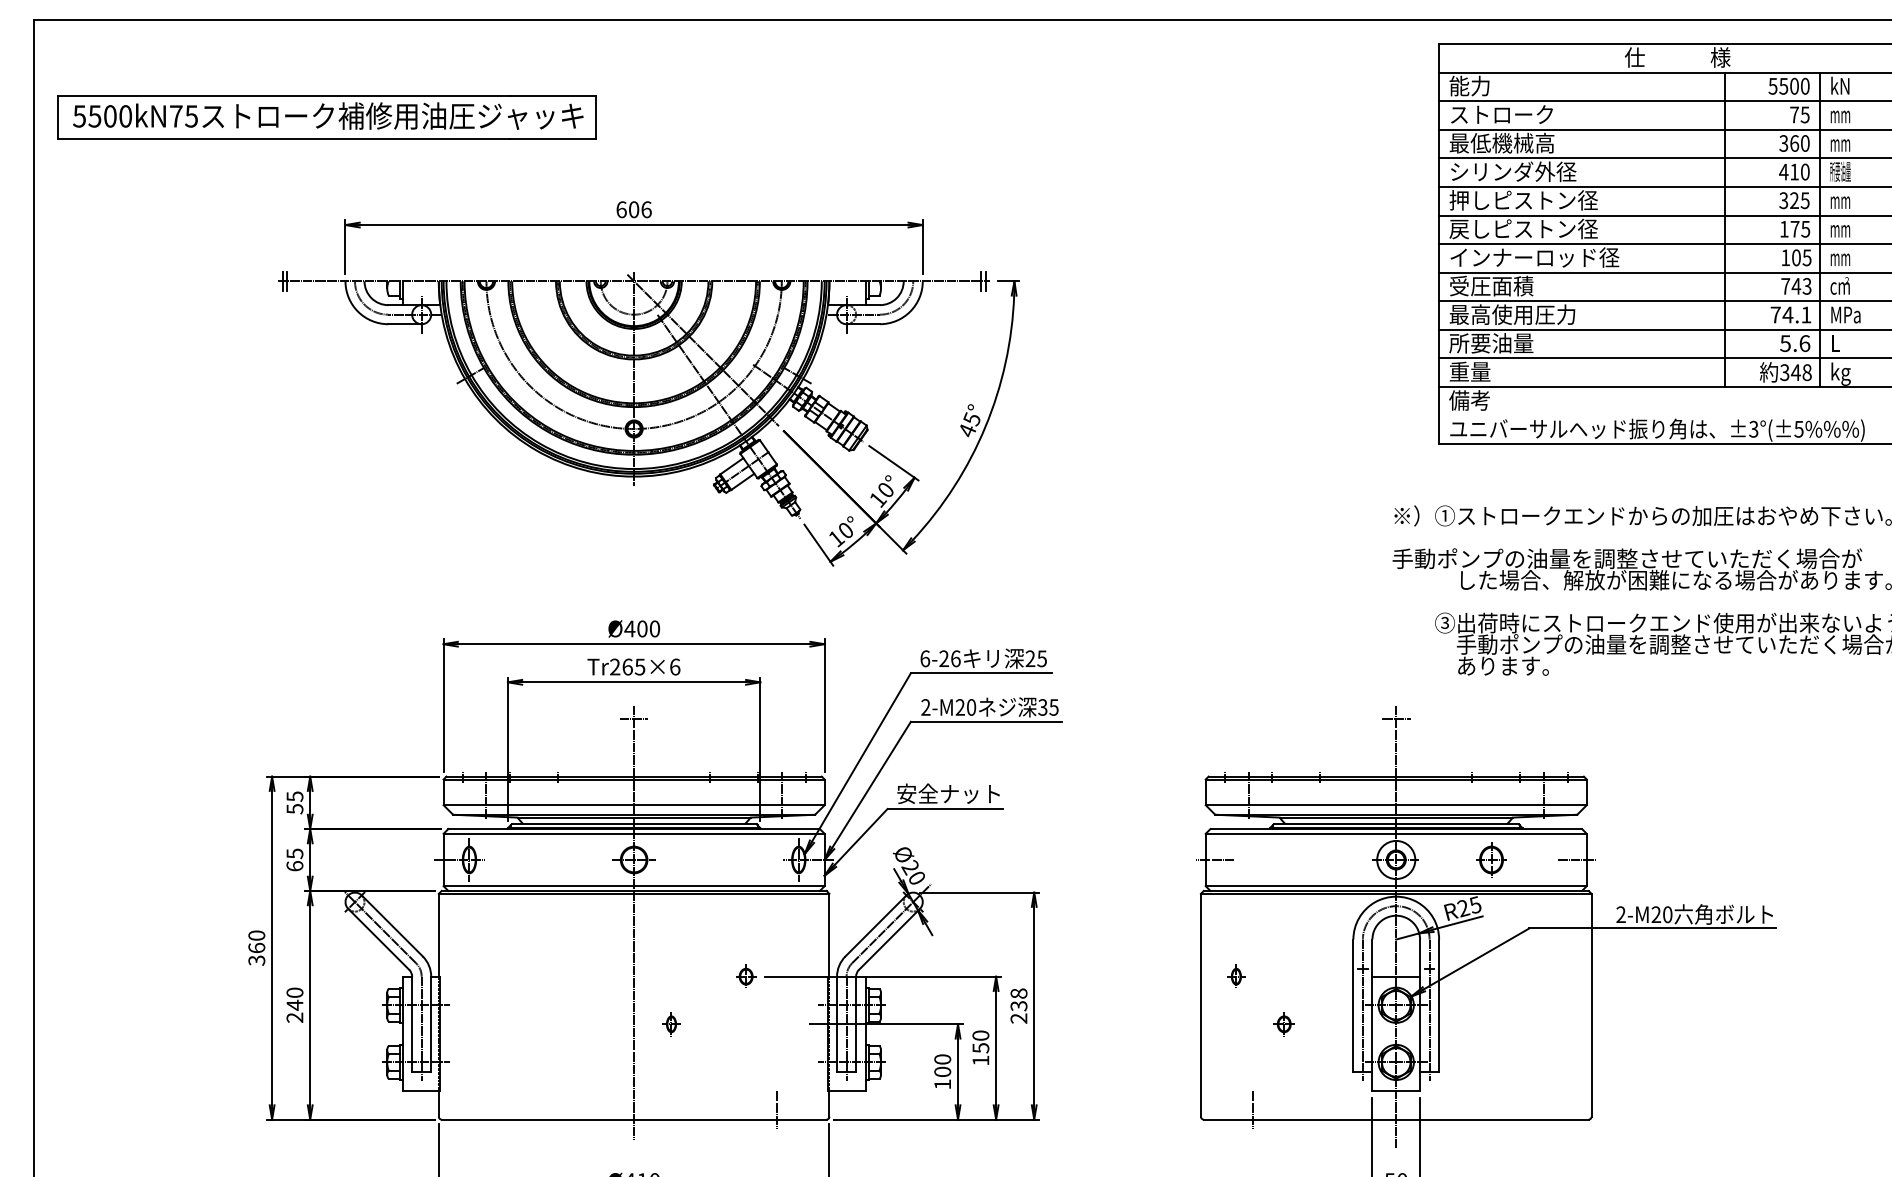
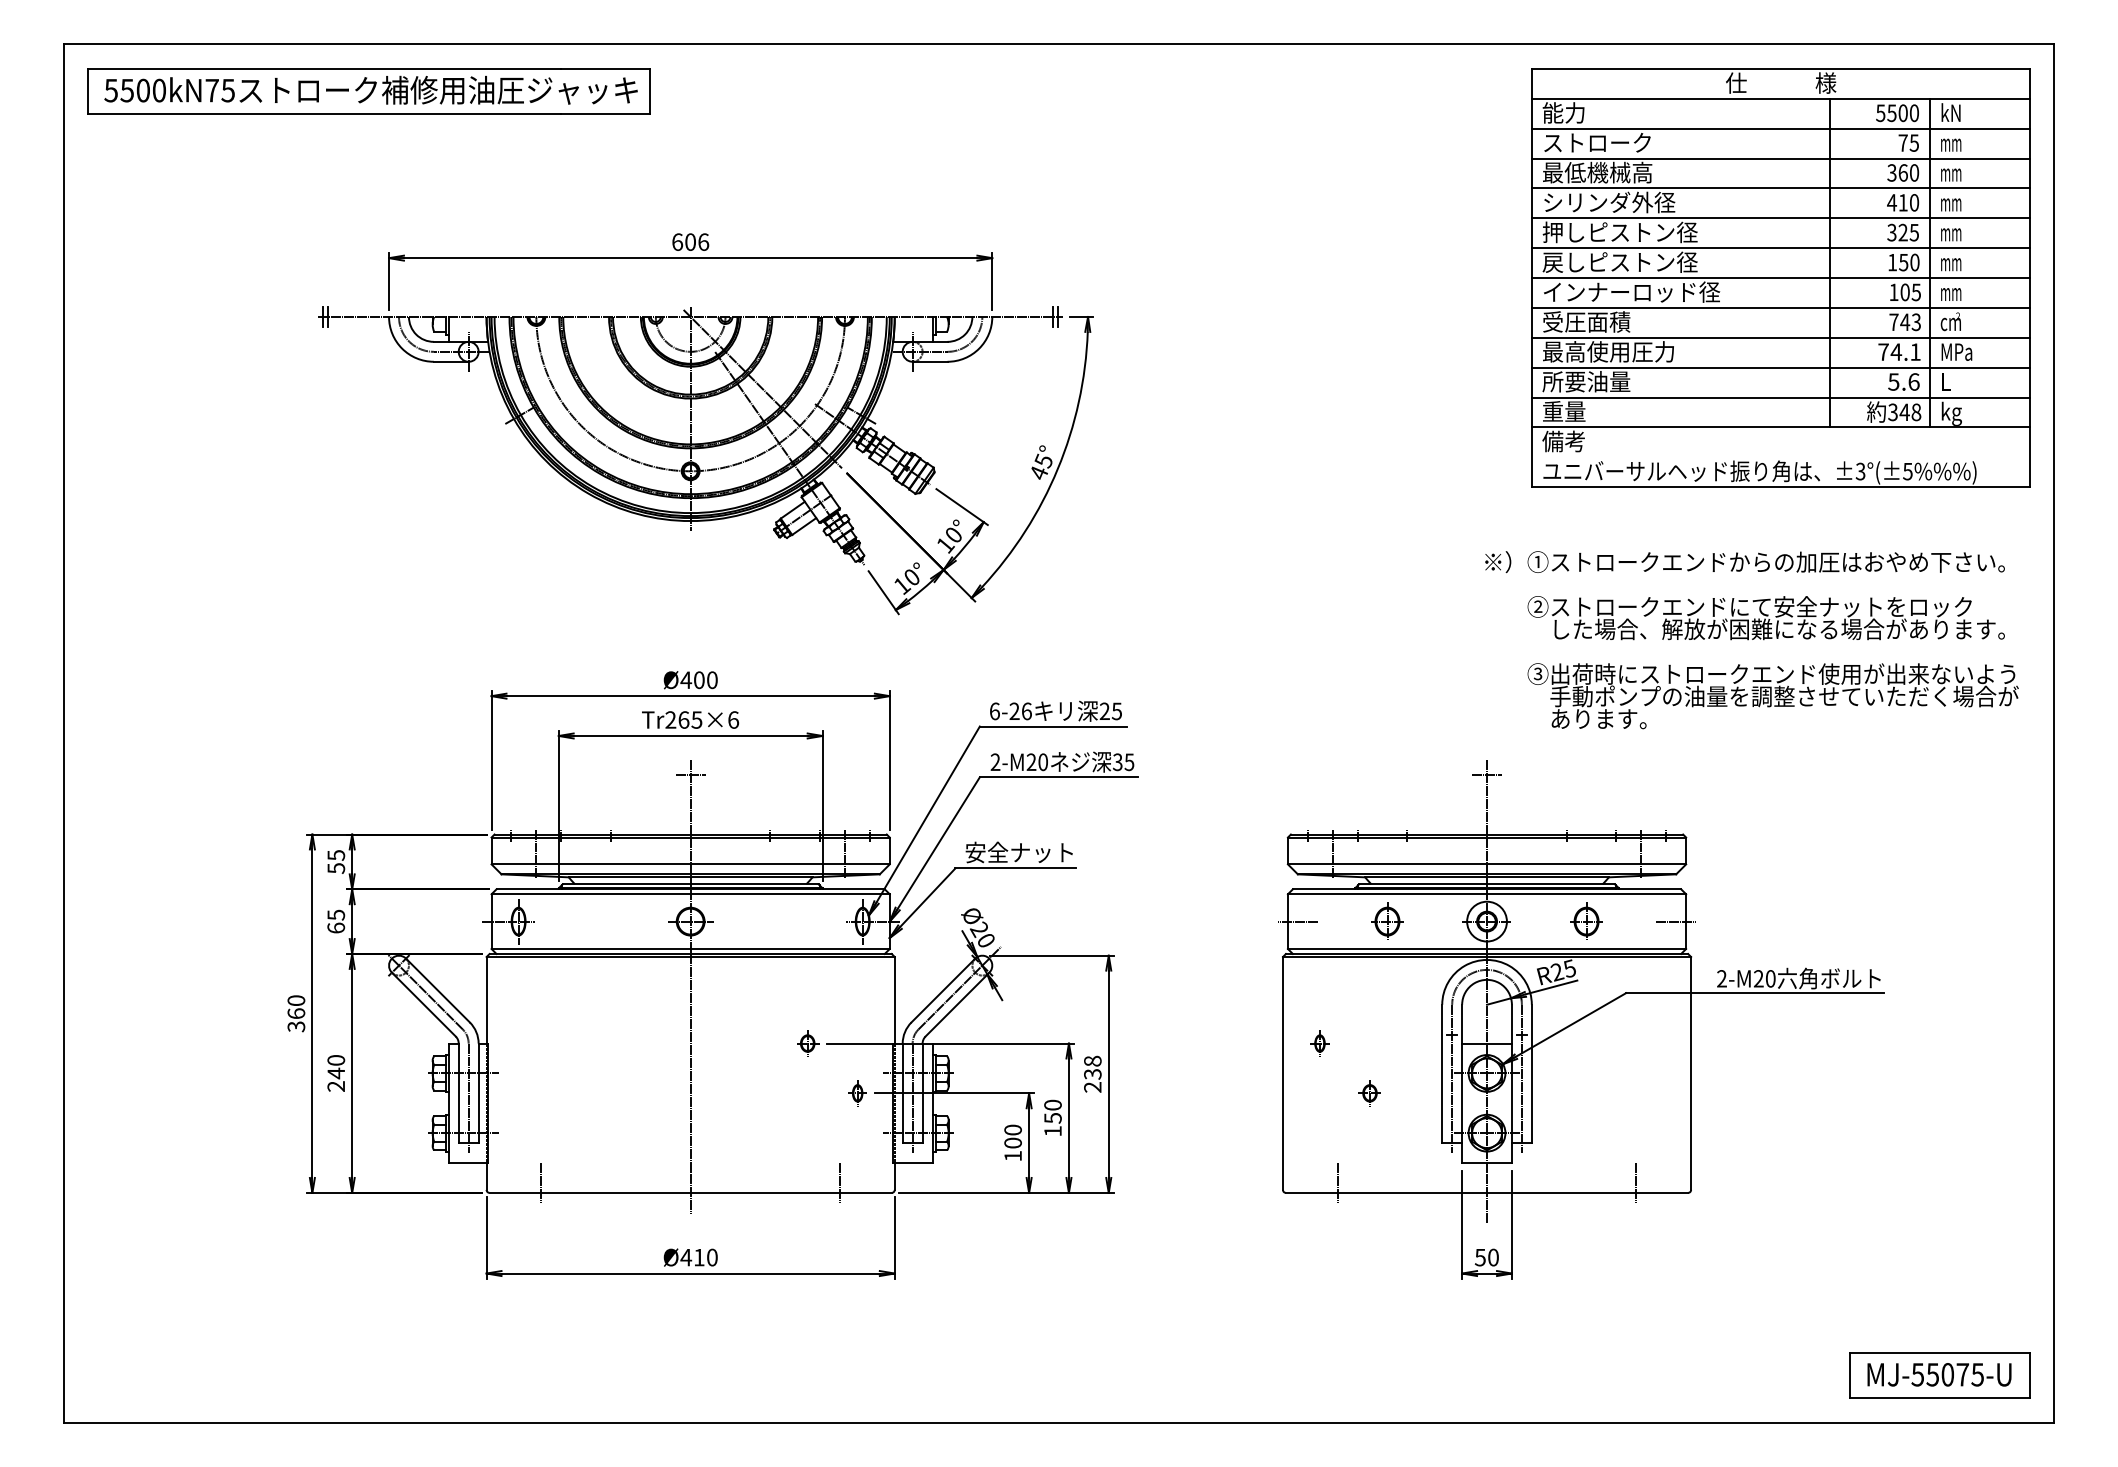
part: (325, 117) -> (368, 91), moved
text: (1840, 171) -> (1951, 202), 所要油量 -> mm
text: (1800, 229) -> (1909, 262), 175 -> 150
text: (1627, 558) -> (1728, 606), 手動ポンプの油量を調整させていただく場合が -> ②ストロークエンドにて安全ナットをロック
part: (1300, 858) -> (1387, 920), added
part: (671, 1024) -> (857, 1093), moved
line: (491, 1109) -> (541, 1182), added
line: (1539, 1109) -> (1636, 1182), added

